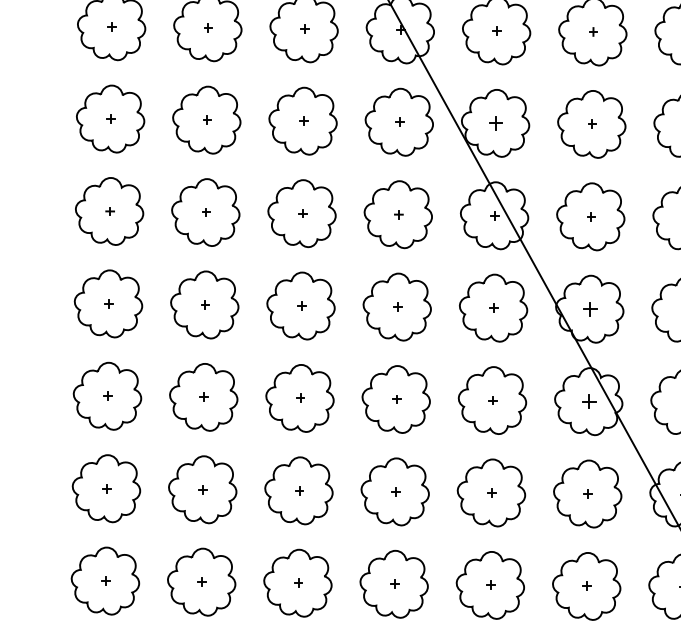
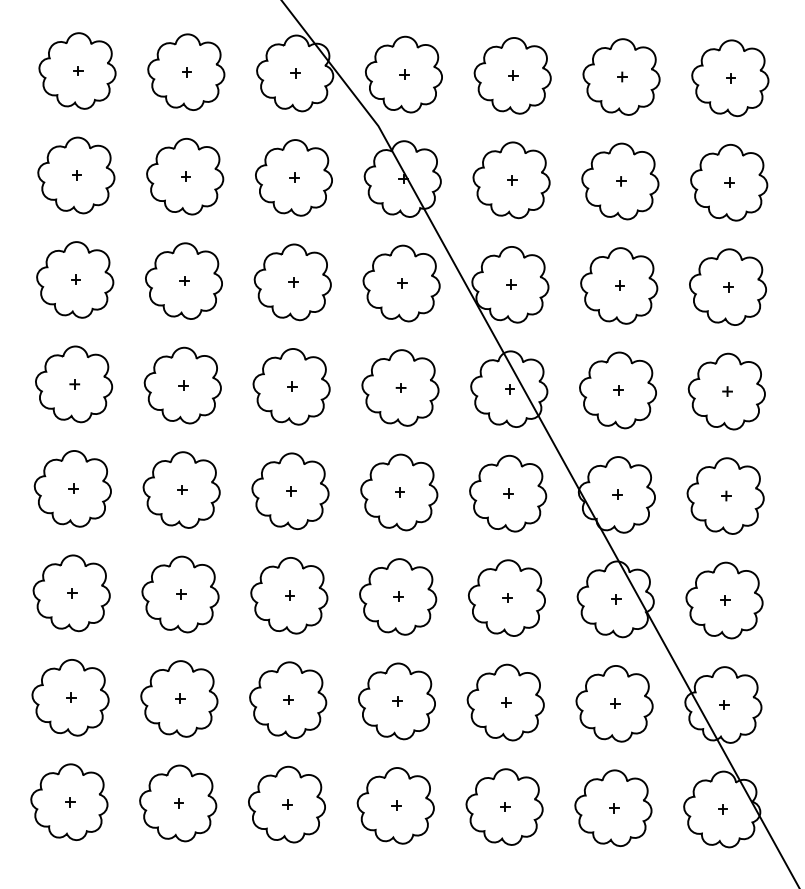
part: (496, 123) -> (511, 284), size x0.62
part: (590, 308) -> (617, 494), size x0.62
part: (589, 401) -> (616, 599), size x0.62

